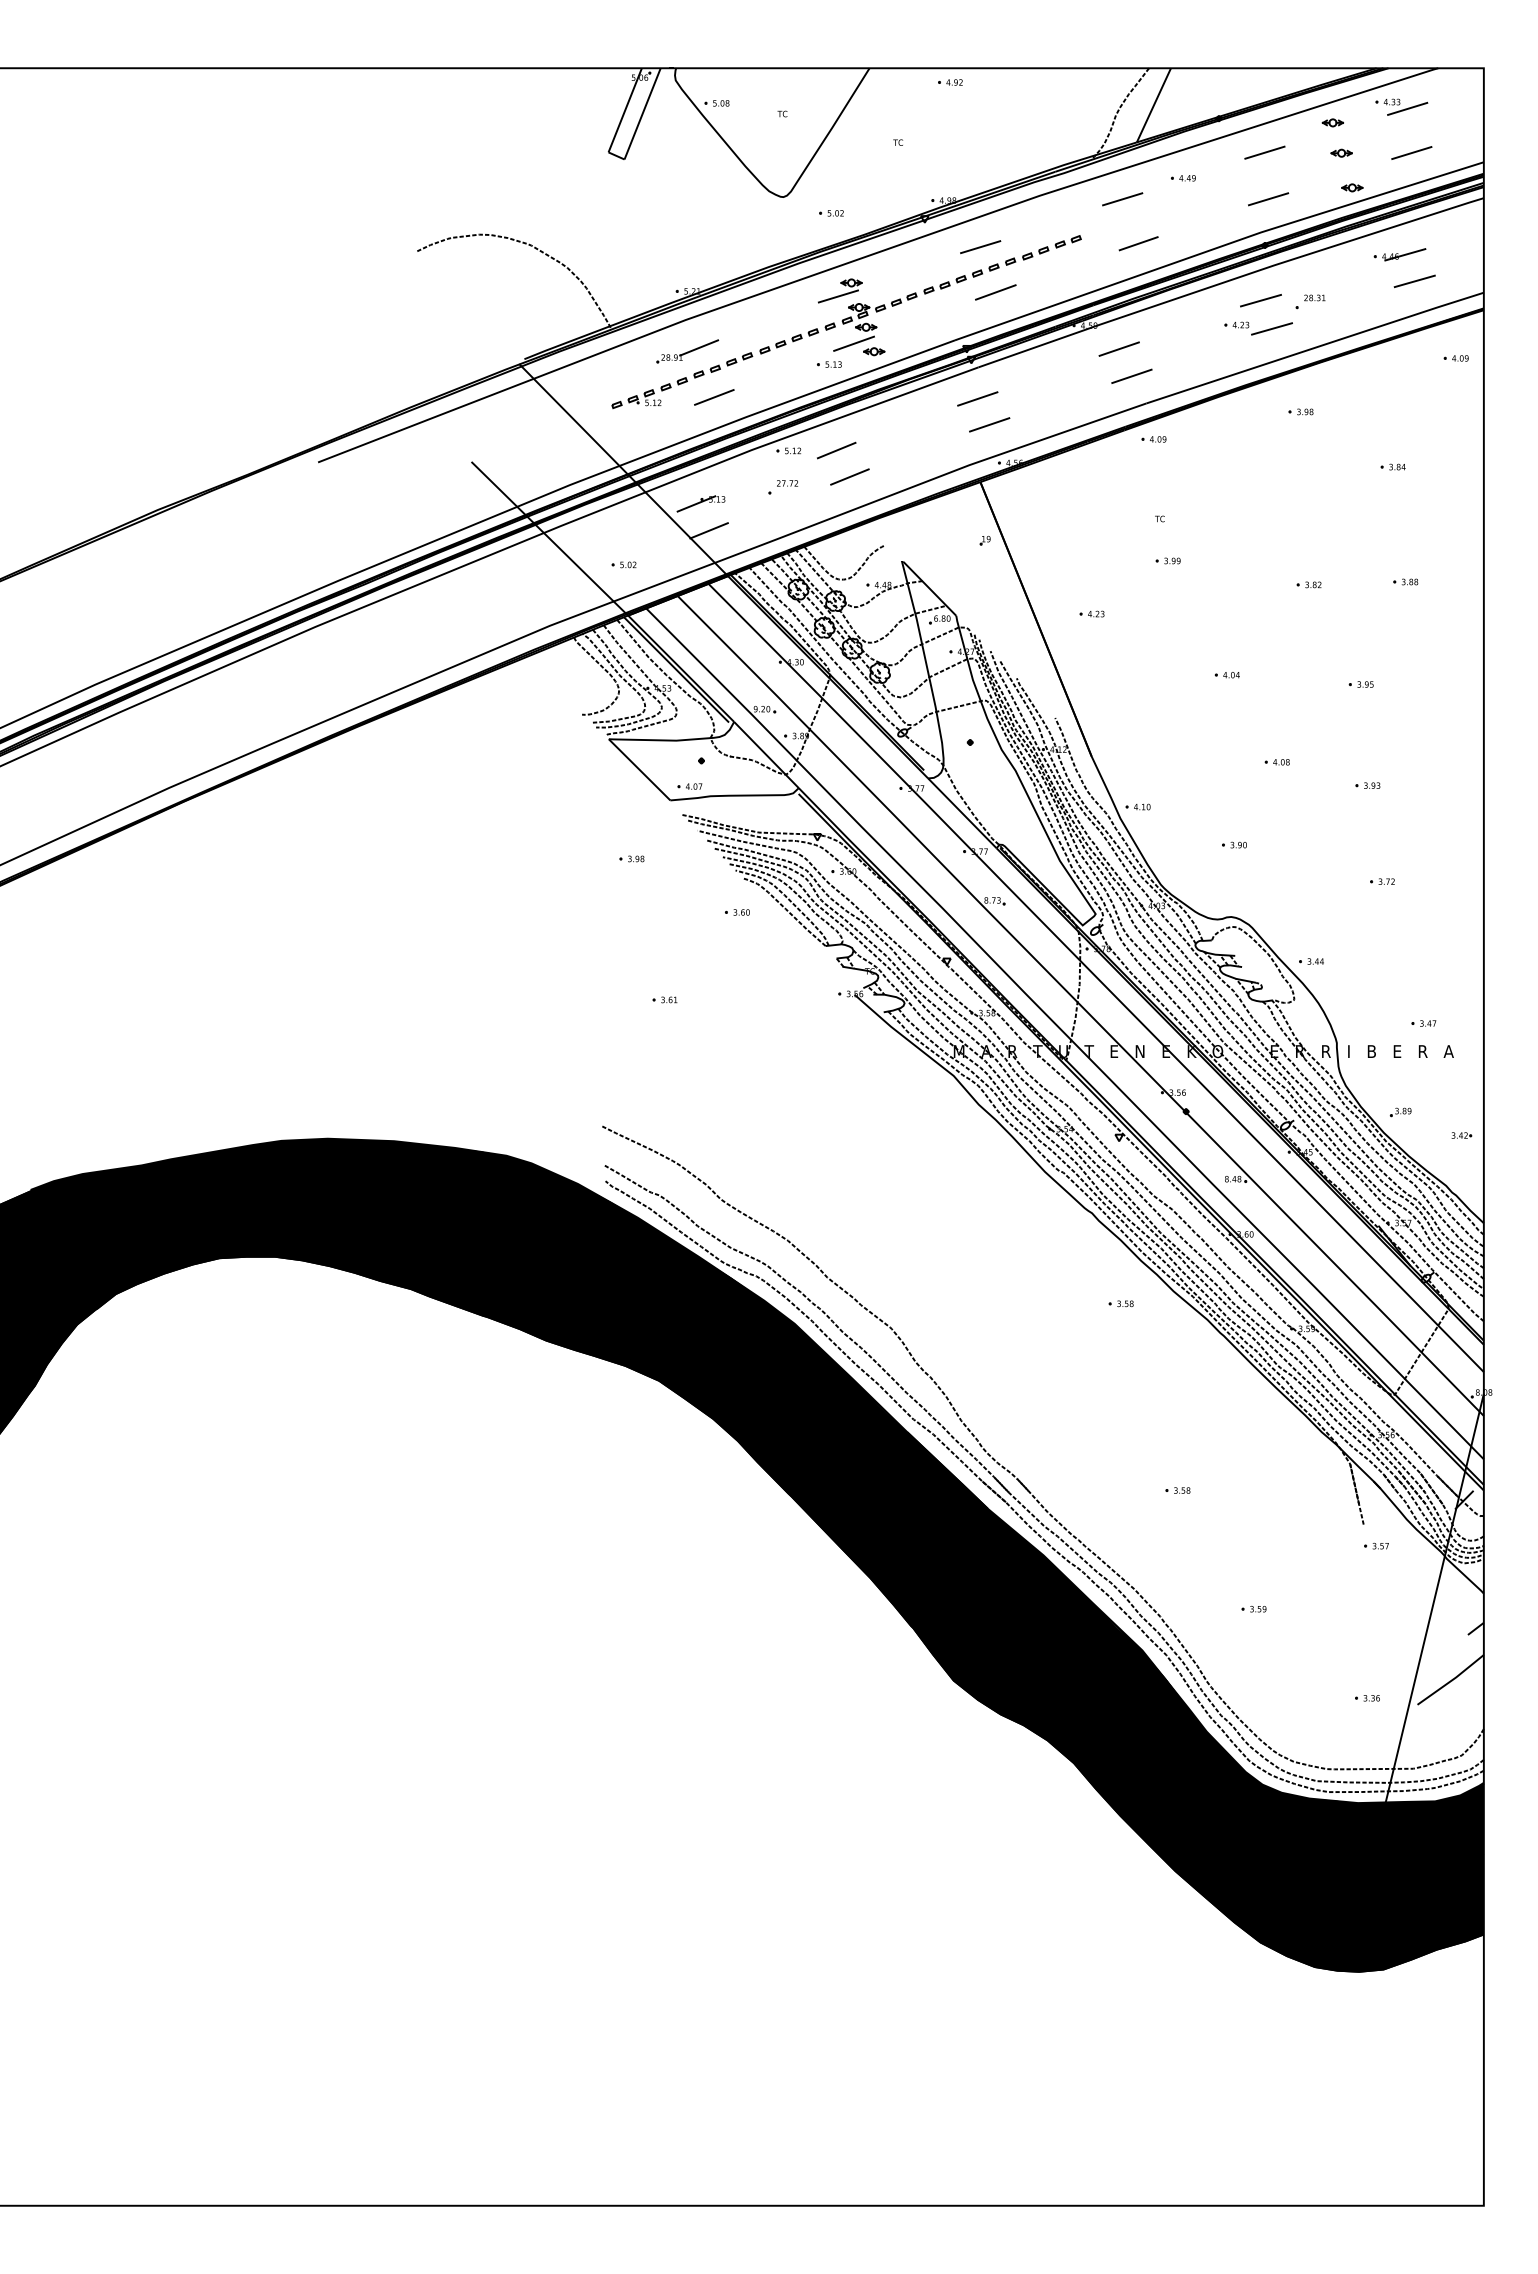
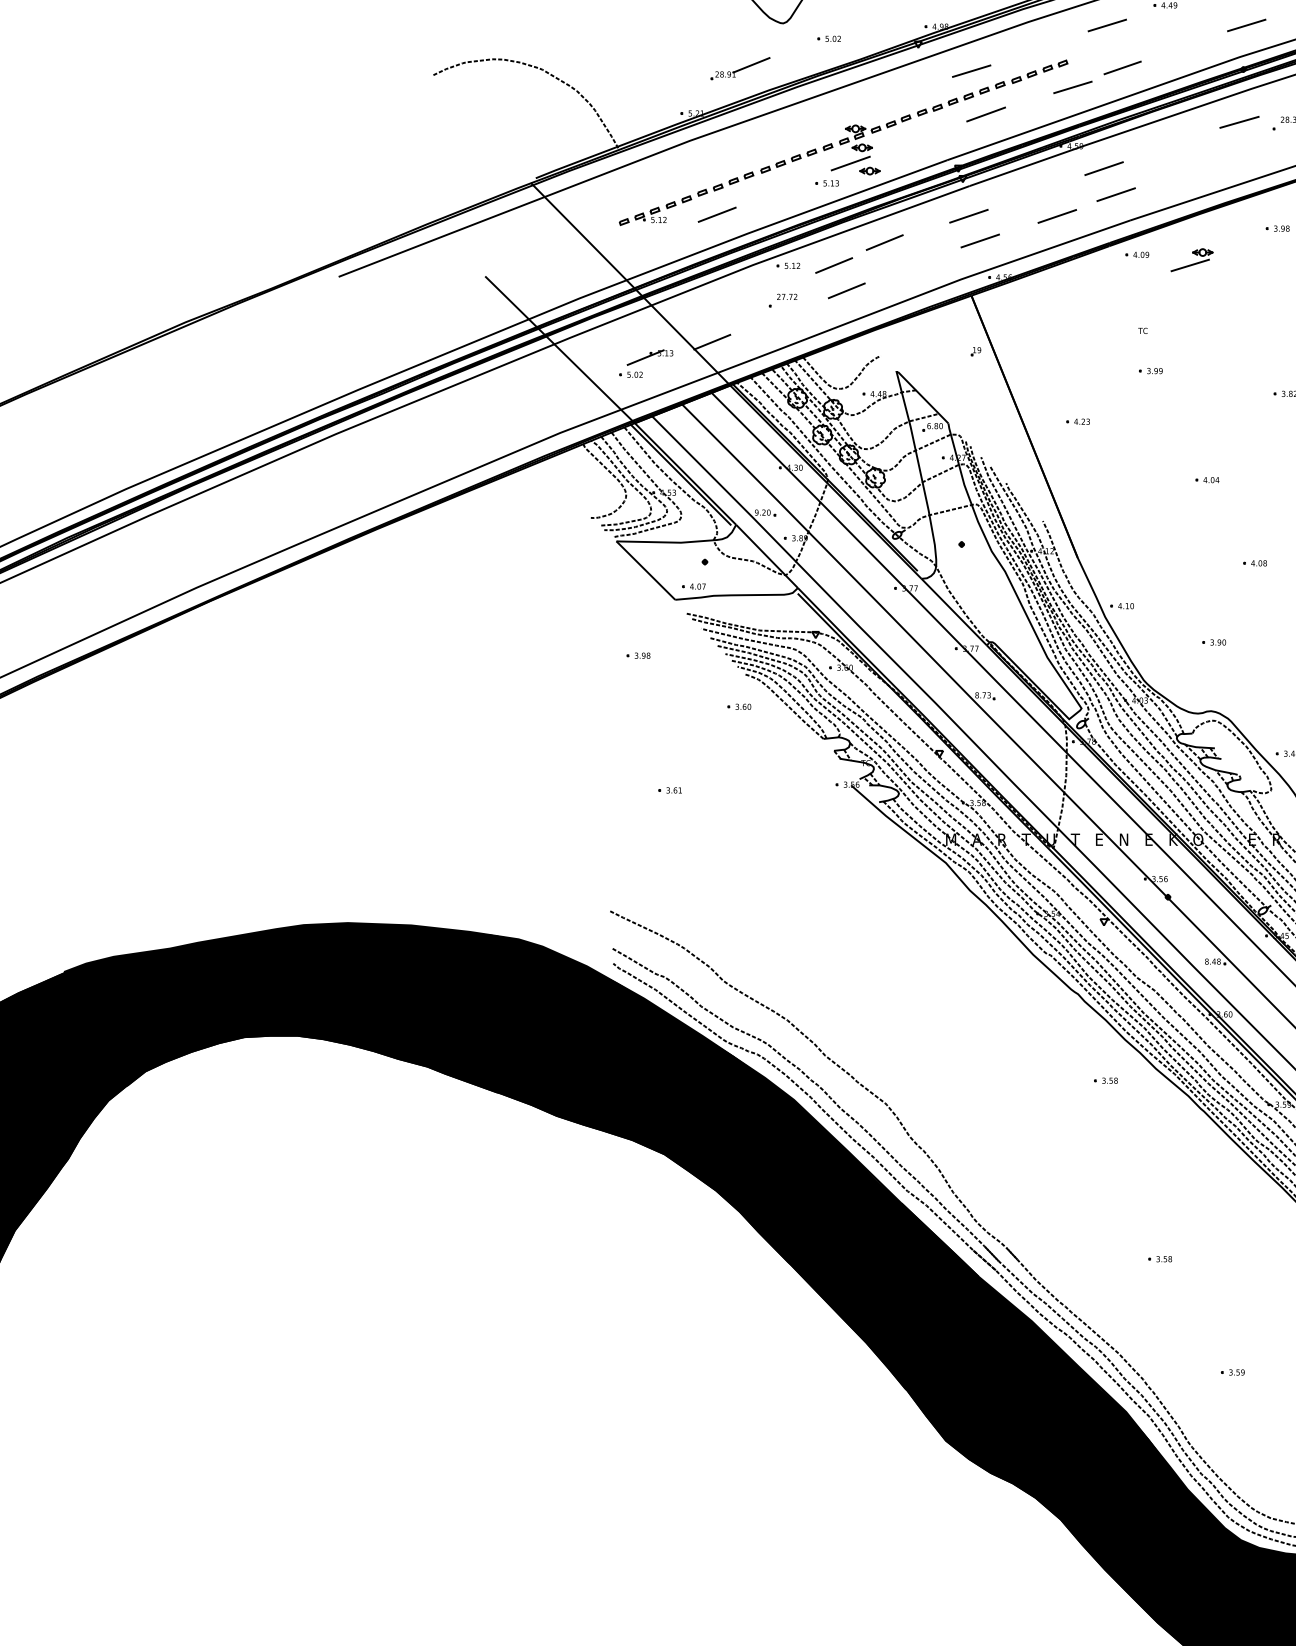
line: (1086, 264) -> (1072, 87), added
part: (840, 290) -> (1192, 259), moved
part: (1258, 328) -> (1237, 148), removed
part: (687, 351) -> (740, 68), moved
line: (1069, 398) -> (1056, 215), added
line: (889, 426) -> (884, 242), added
part: (700, 503) -> (649, 357), moved

